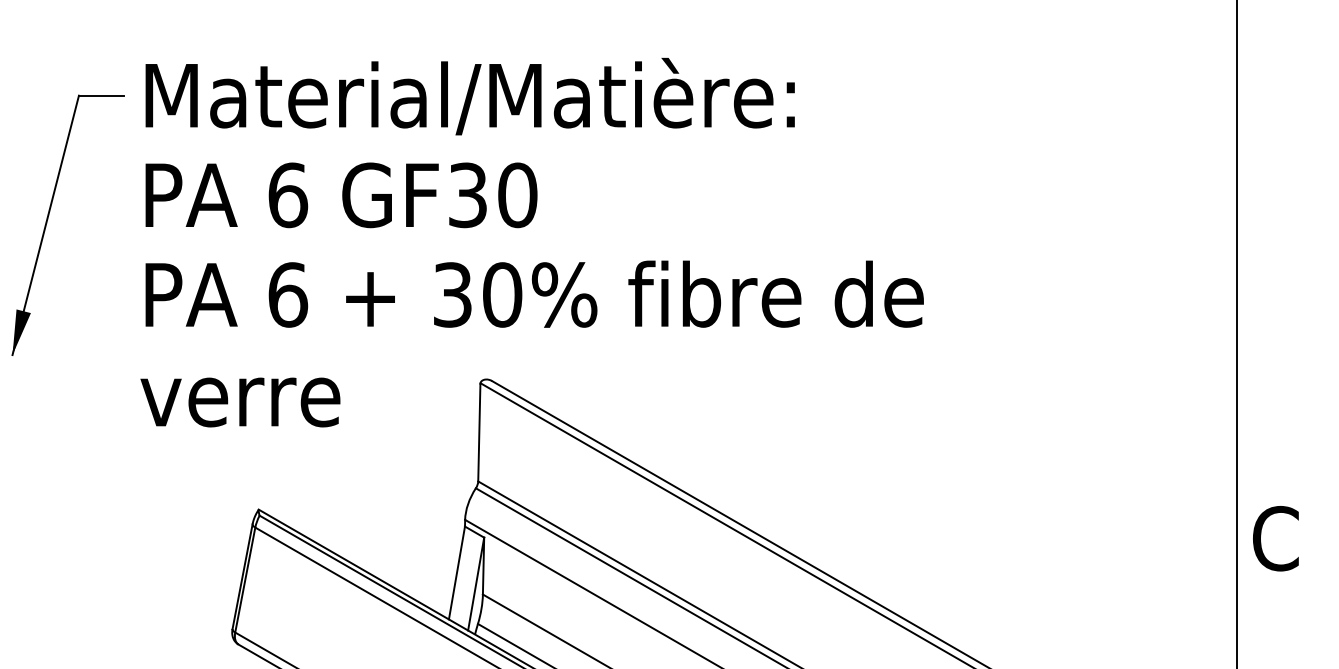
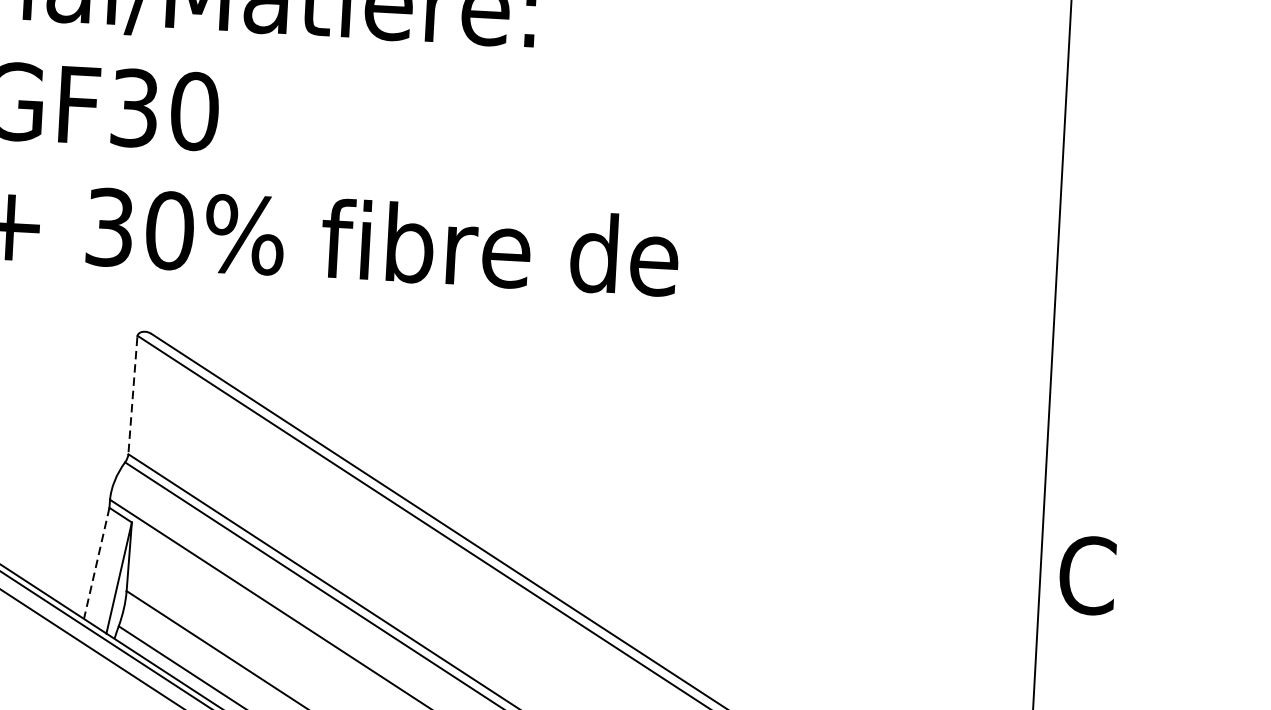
line: (479, 433) -> (133, 396), solid -> dashed
line: (456, 573) -> (96, 563), solid -> dashed

